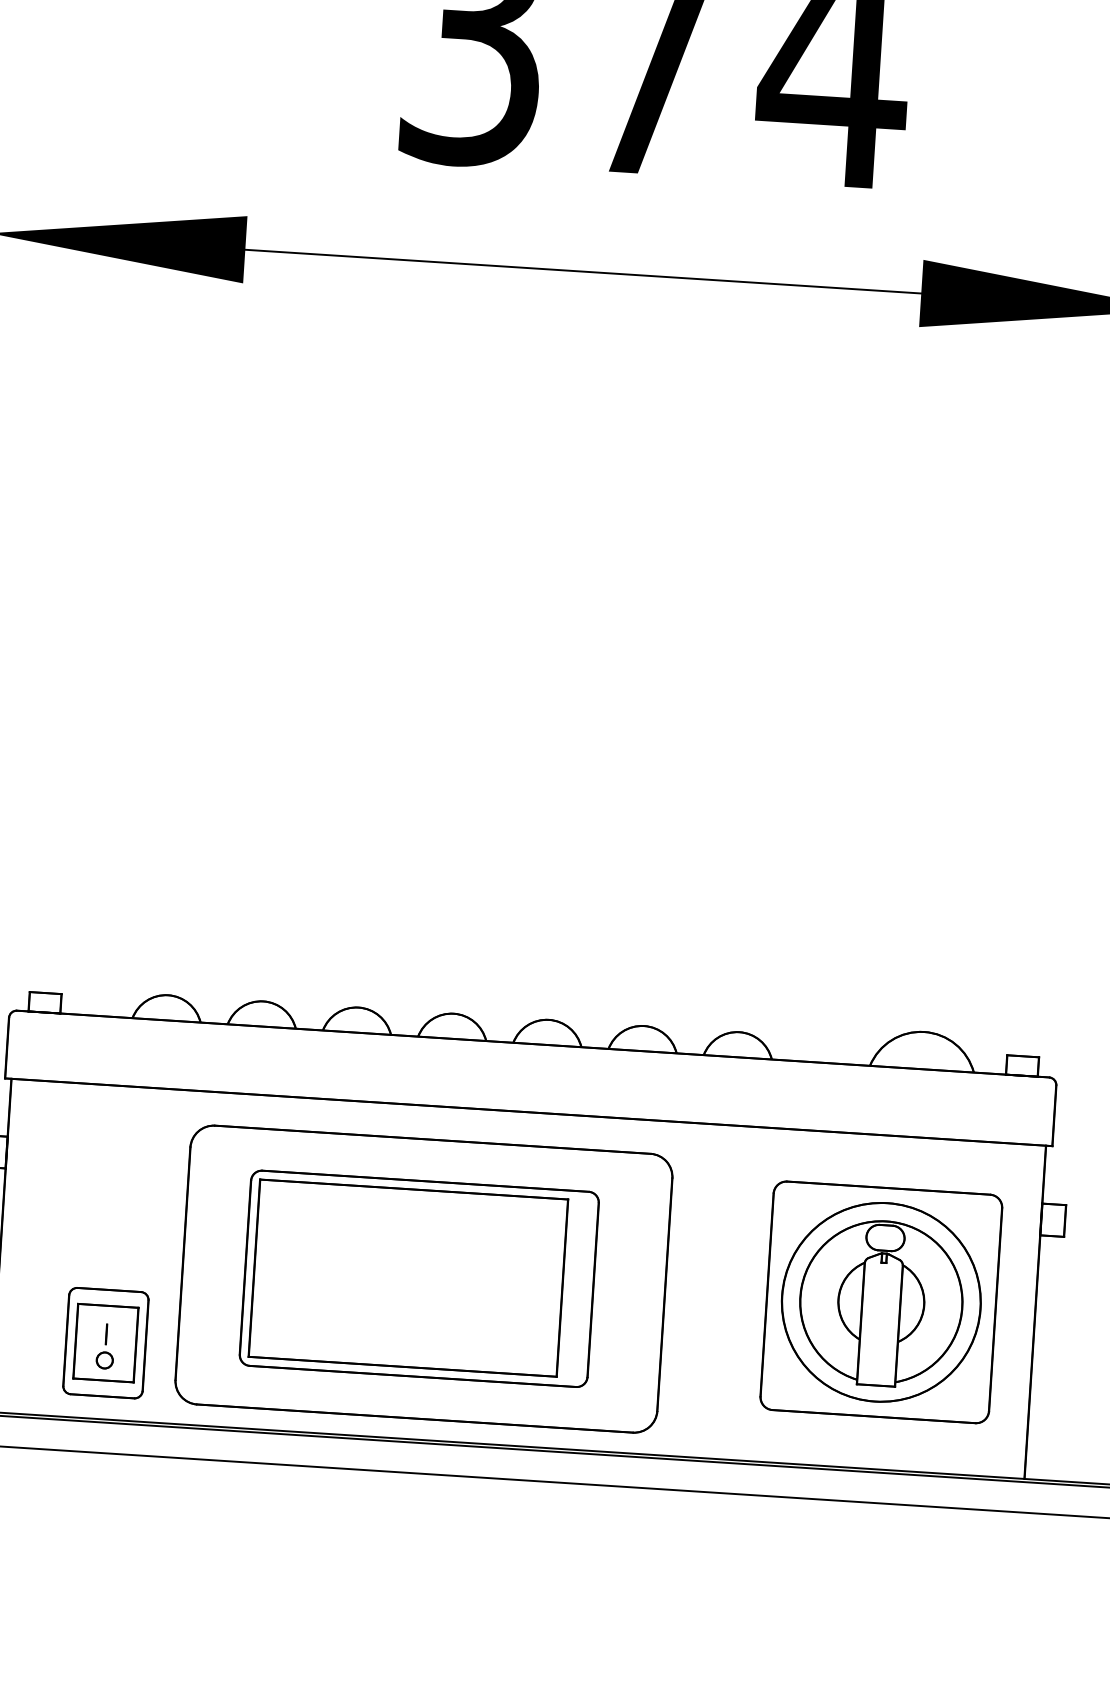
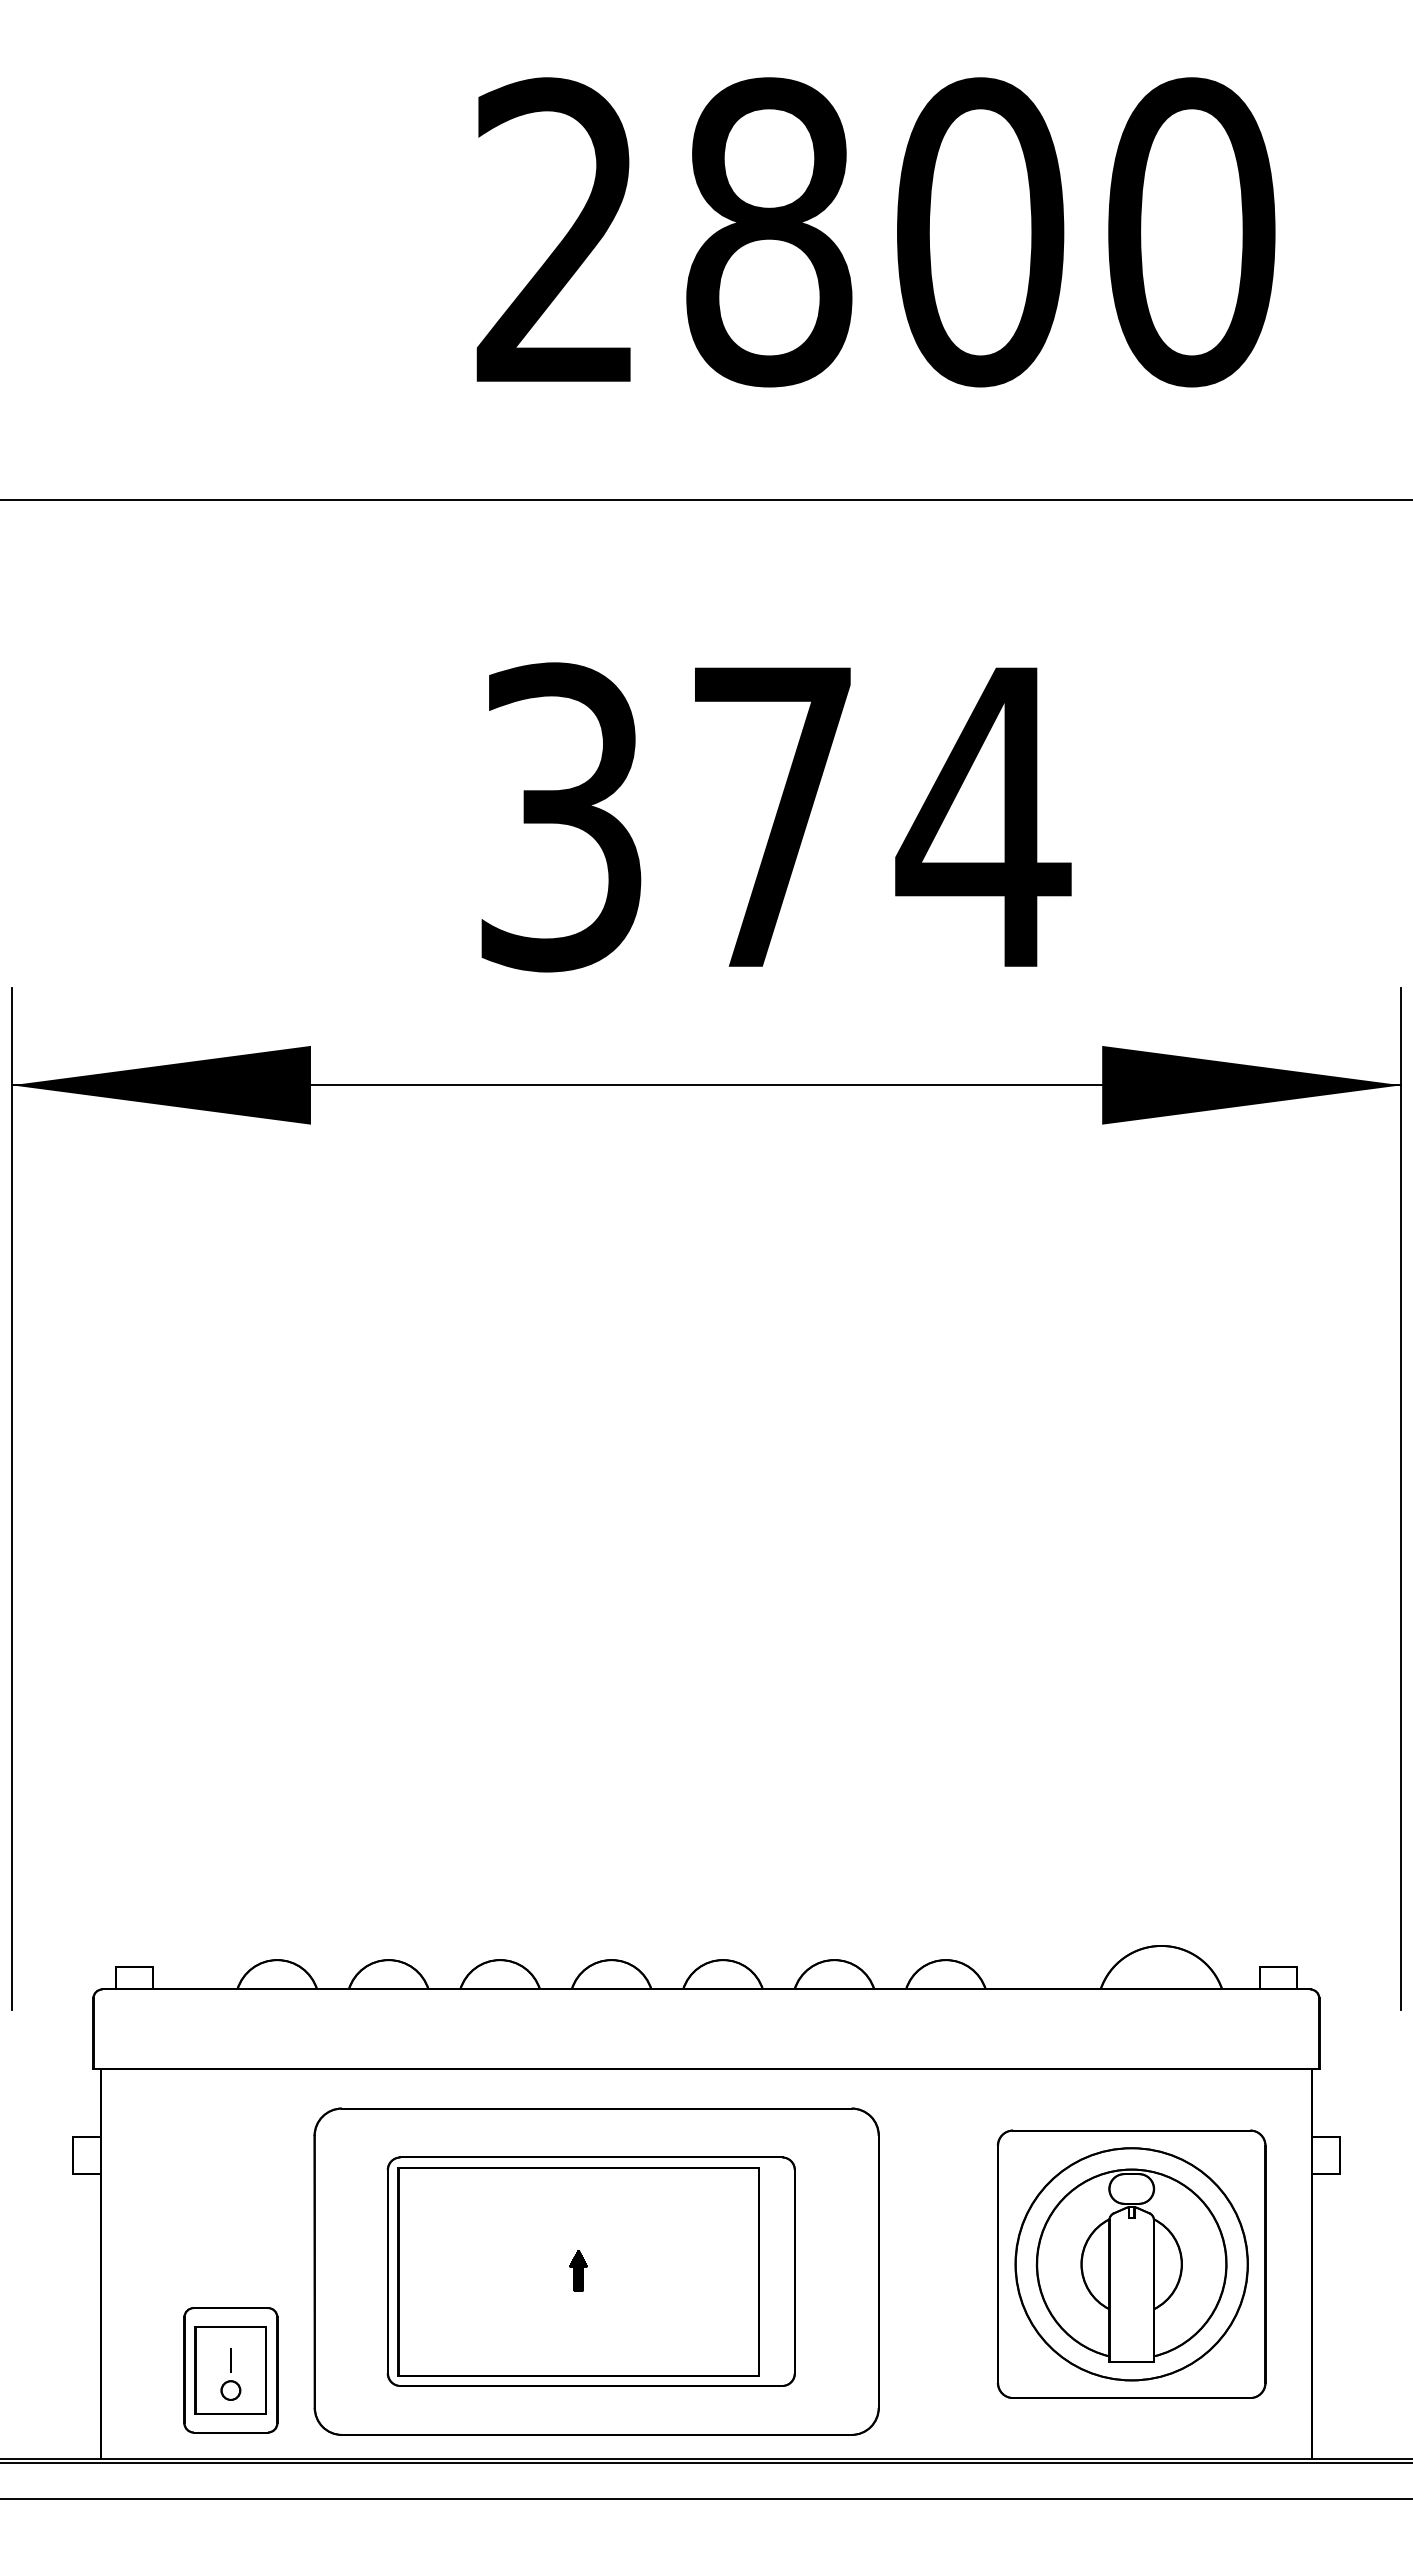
part: (408, 1277) -> (578, 2270), added

